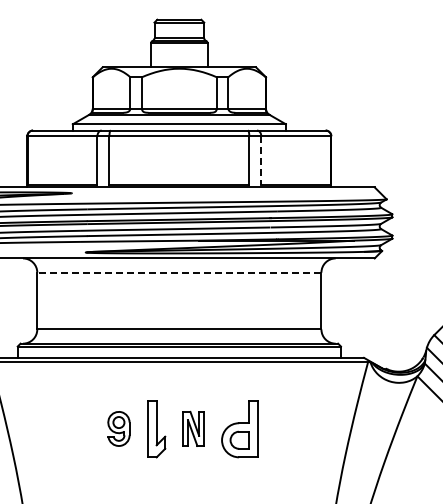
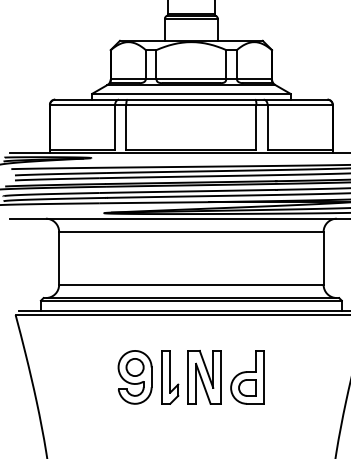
line: (261, 160) -> (267, 127), dashed -> solid
line: (178, 272) -> (190, 231), dashed -> solid
part: (118, 428) -> (134, 377), size x1.67
part: (193, 428) -> (204, 377), size x1.67

